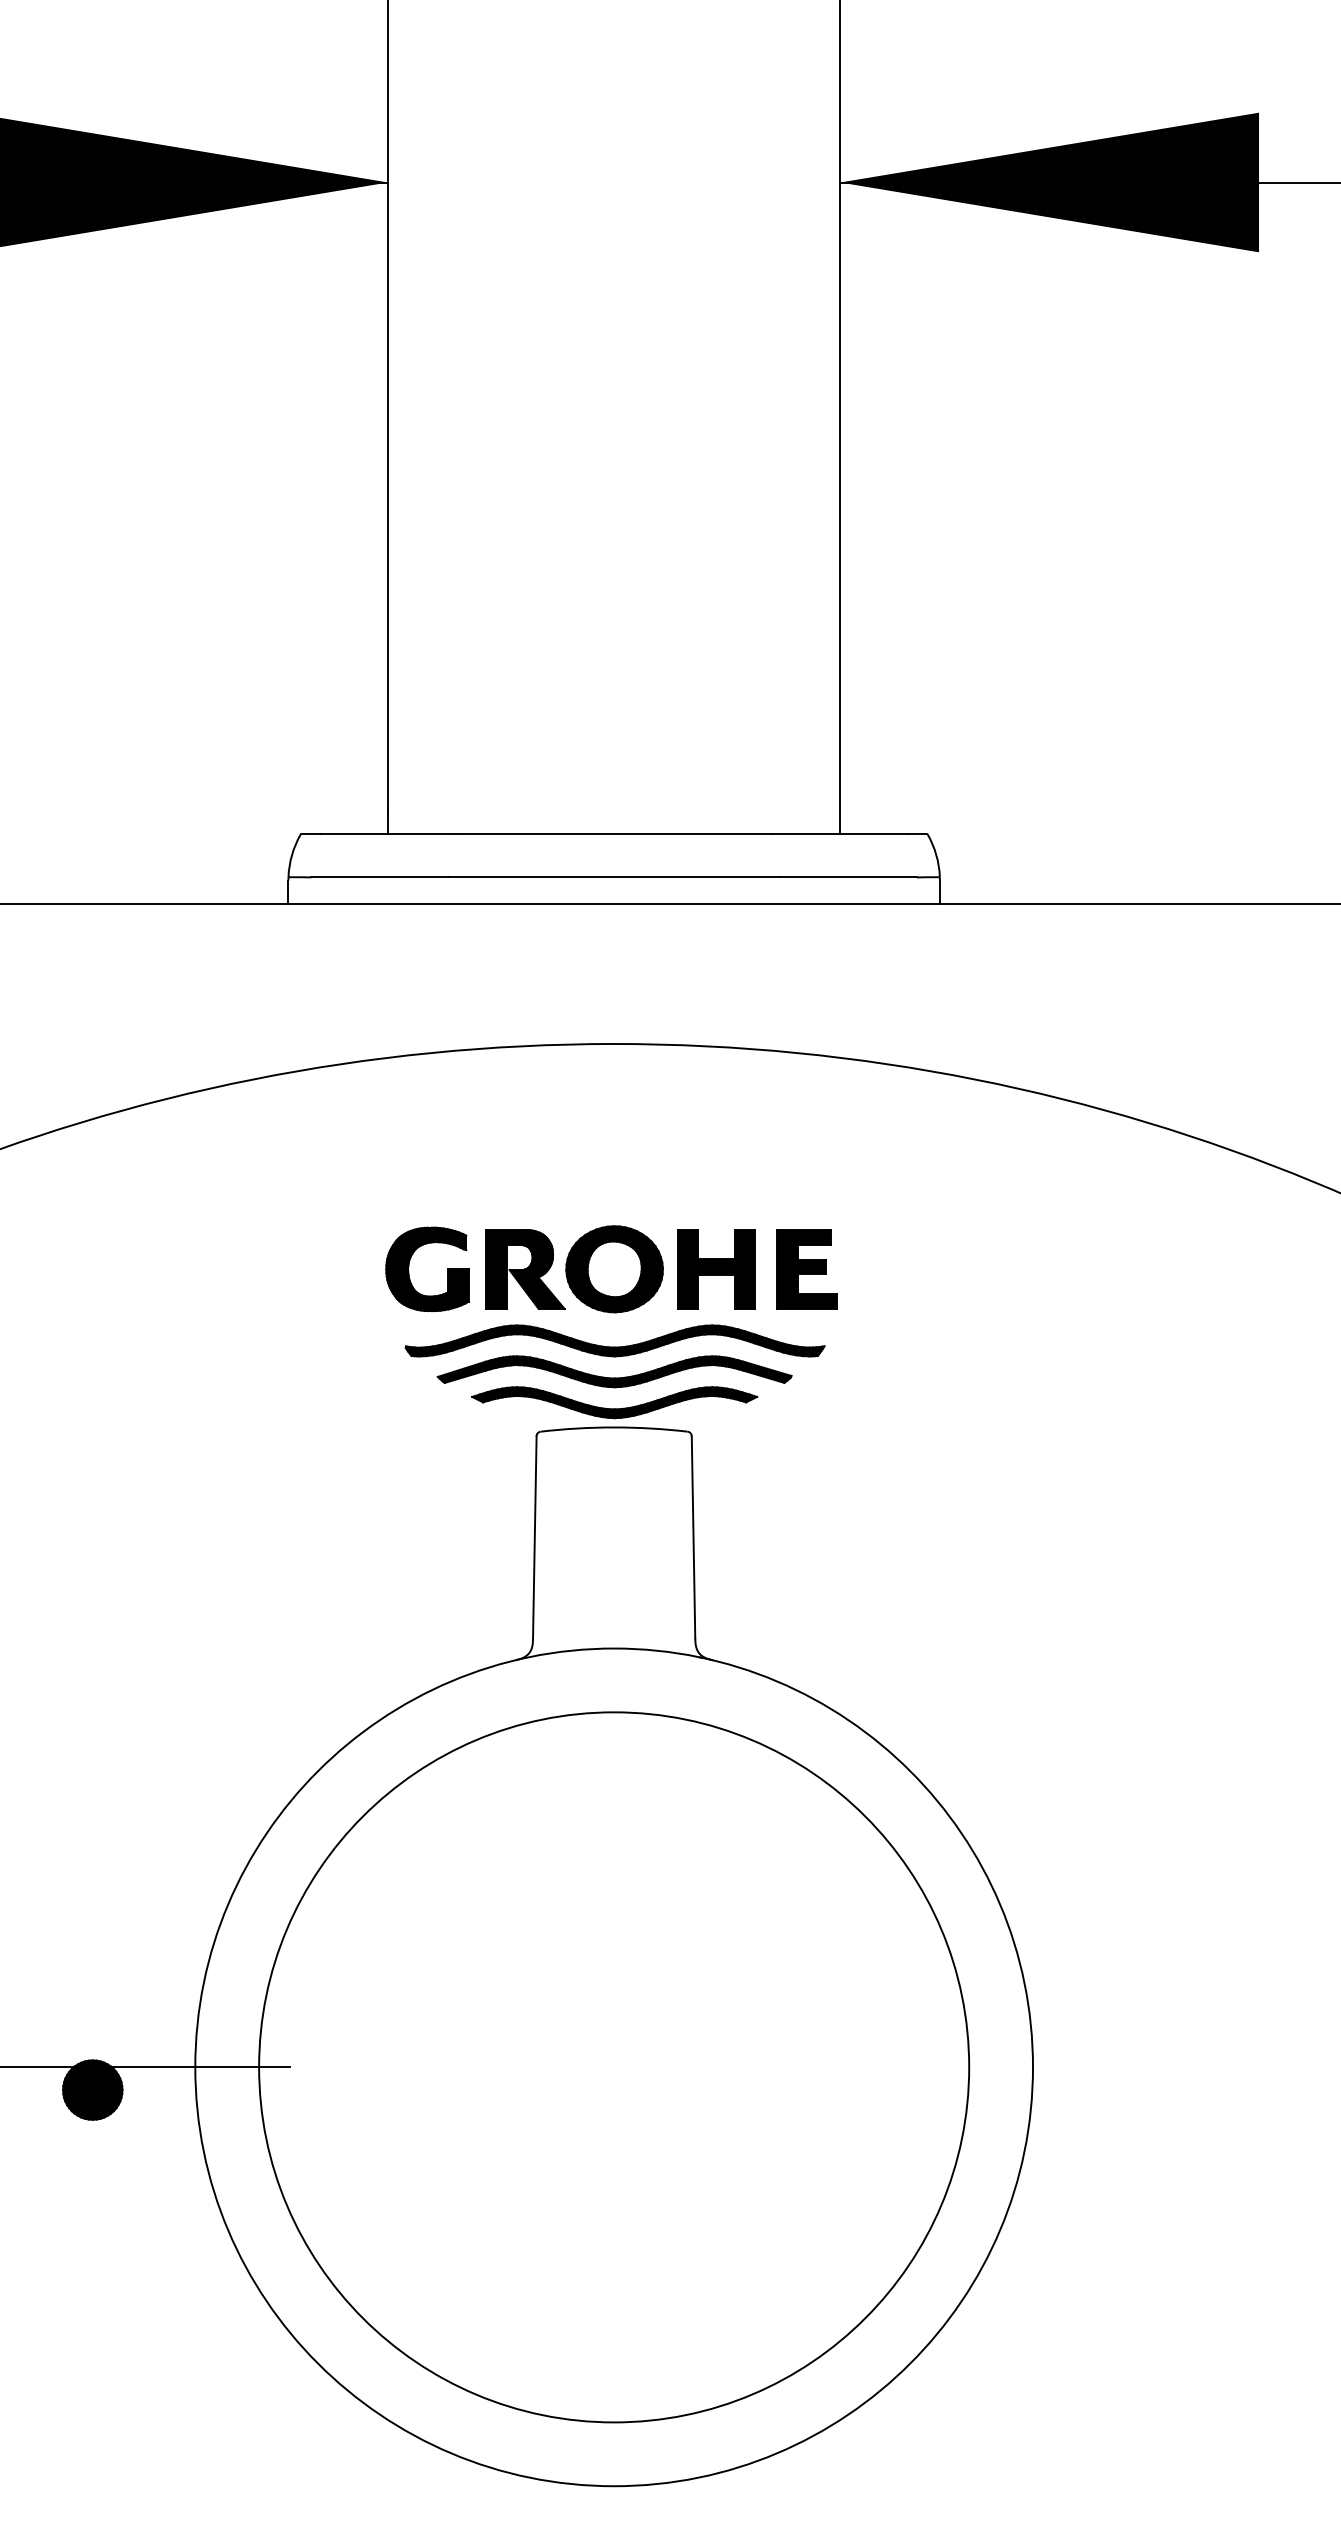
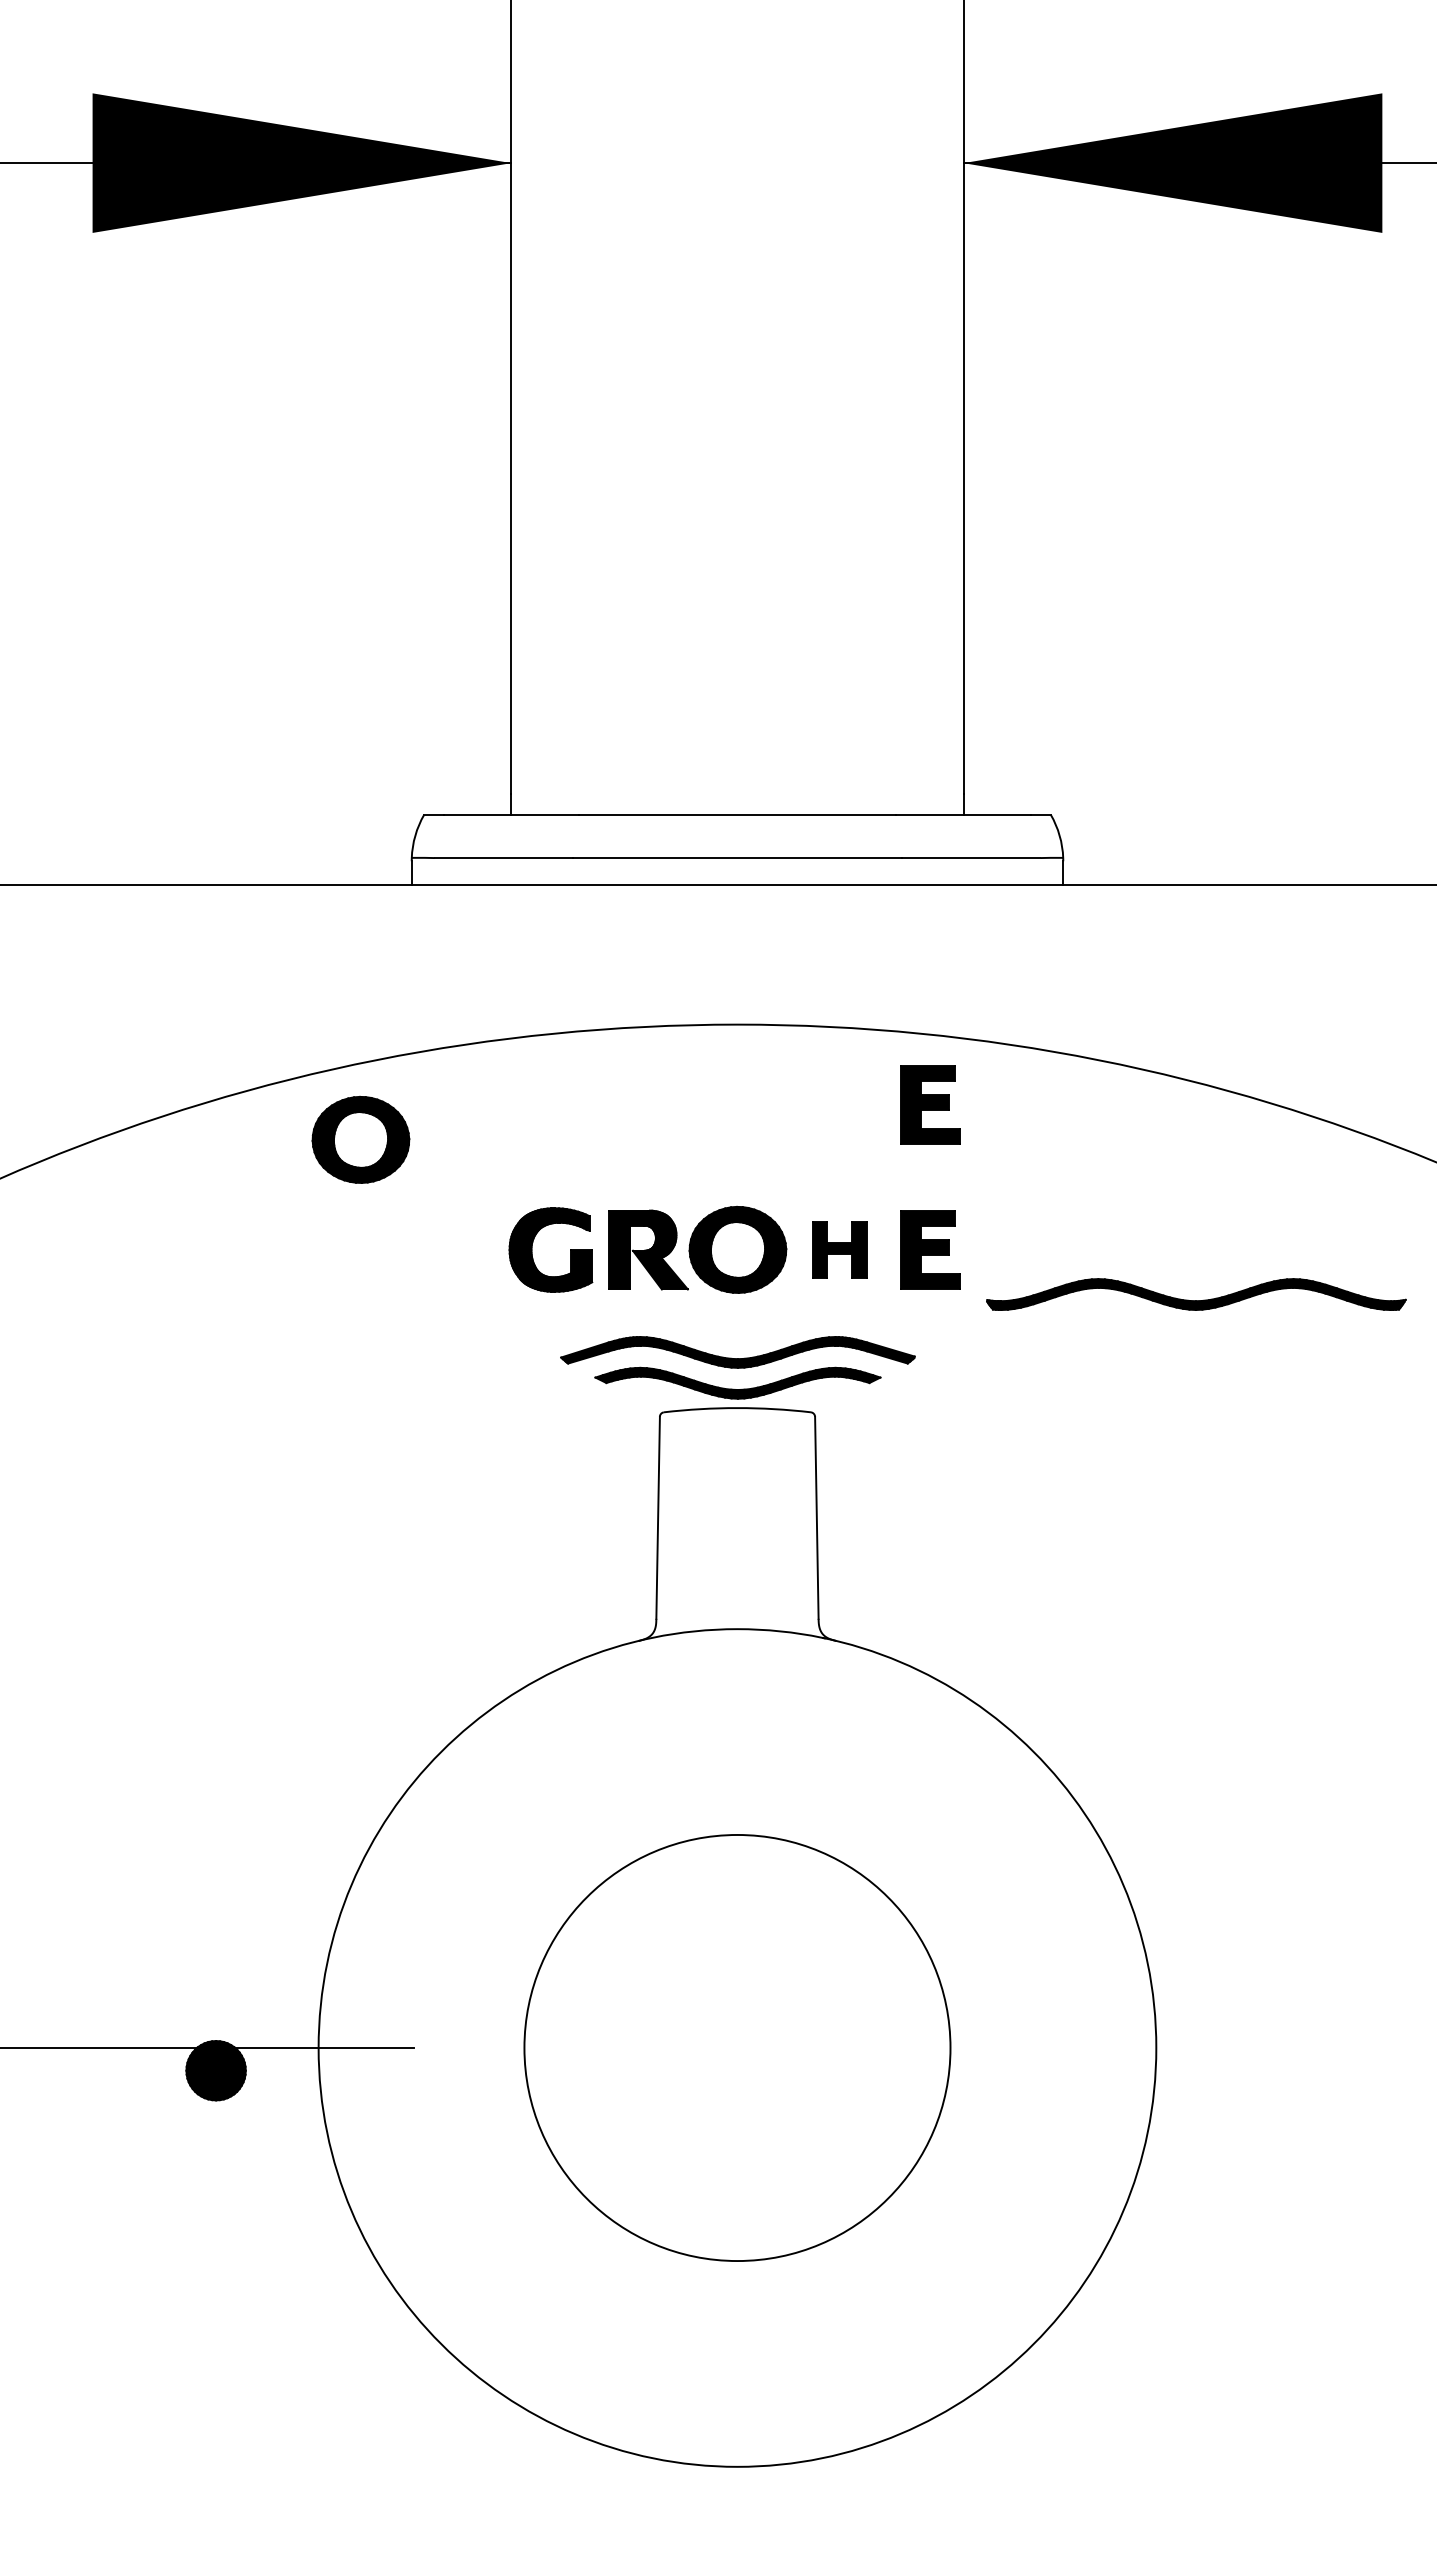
part: (807, 1123) -> (930, 1104), added
part: (237, 1158) -> (360, 1139), added
part: (716, 1268) -> (839, 1249), size x0.7
part: (615, 1340) -> (1196, 1294), moved
circle: (614, 2066) -> (737, 2047), size x0.6

